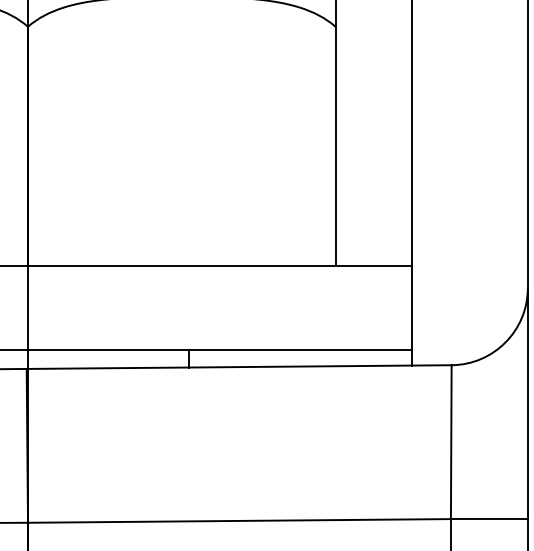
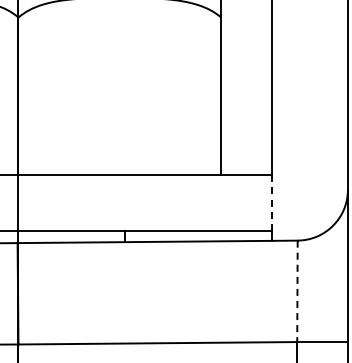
line: (411, 307) -> (271, 202), solid -> dashed
line: (451, 442) -> (297, 291), solid -> dashed

